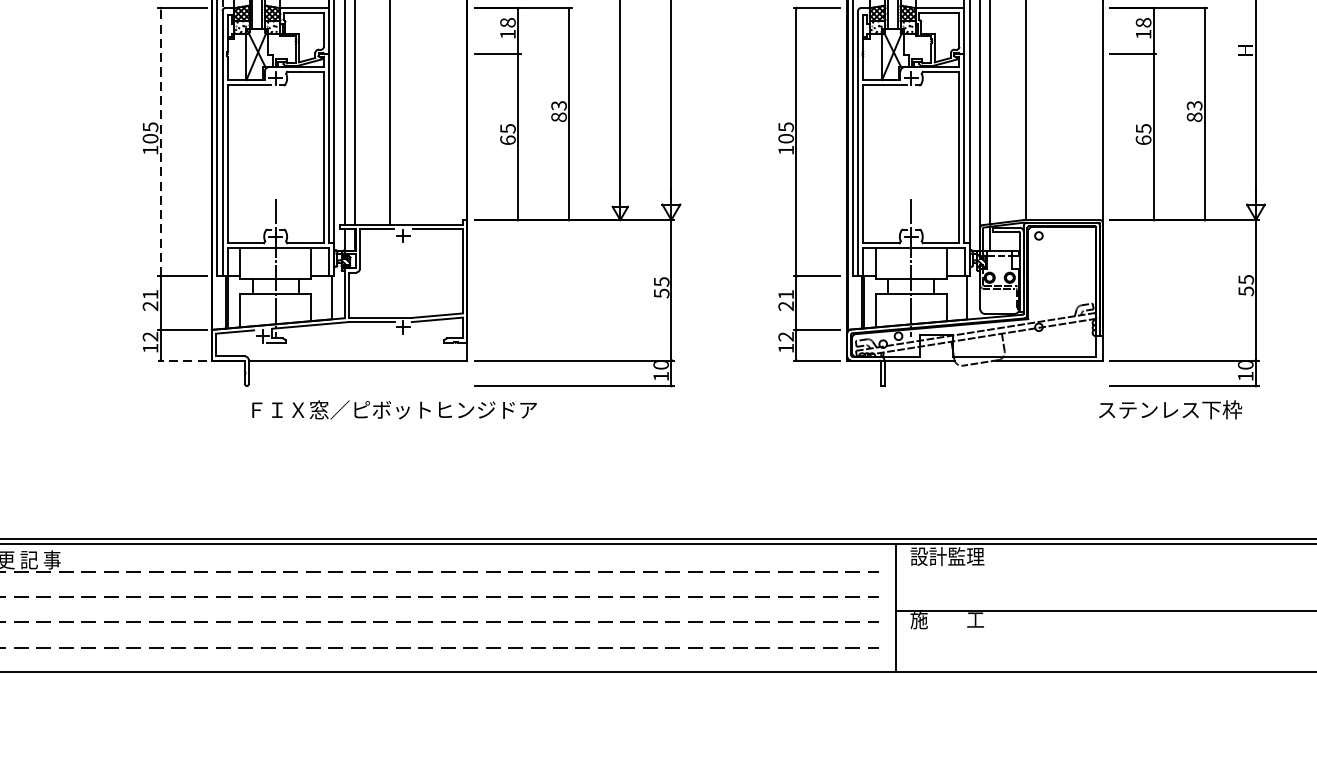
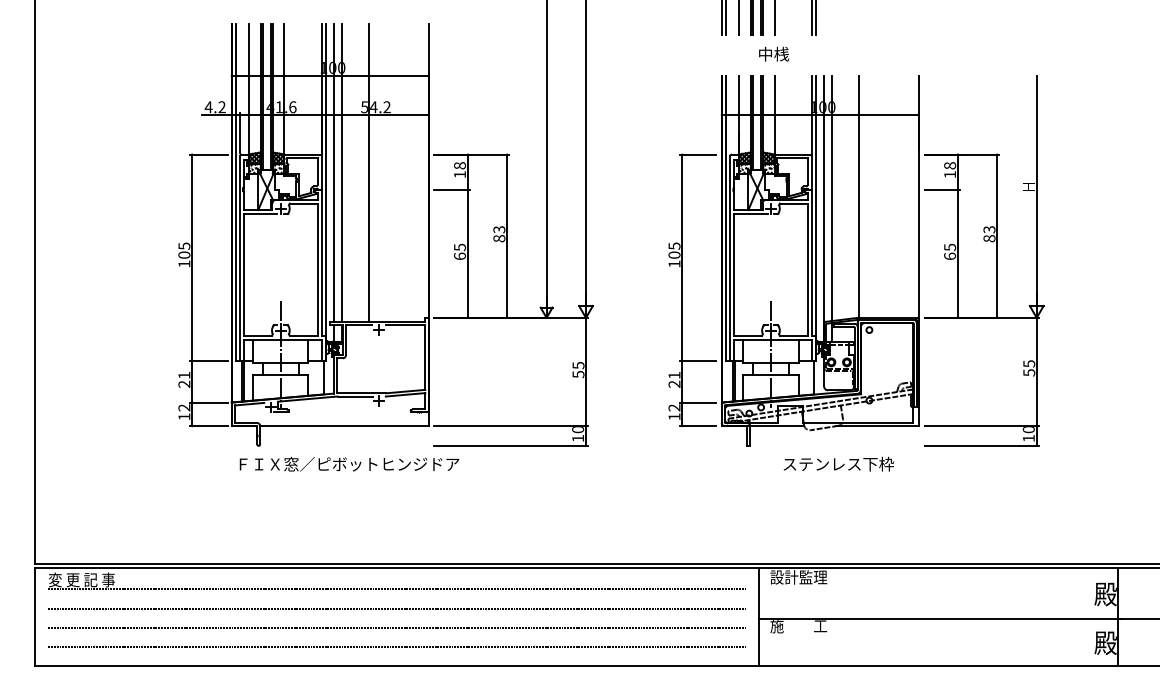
line: (161, 141) -> (192, 257), dashed -> solid
line: (183, 360) -> (209, 426), dashed -> solid
text: (1170, 408) -> (838, 463), moved
text: (394, 410) -> (349, 464), moved

